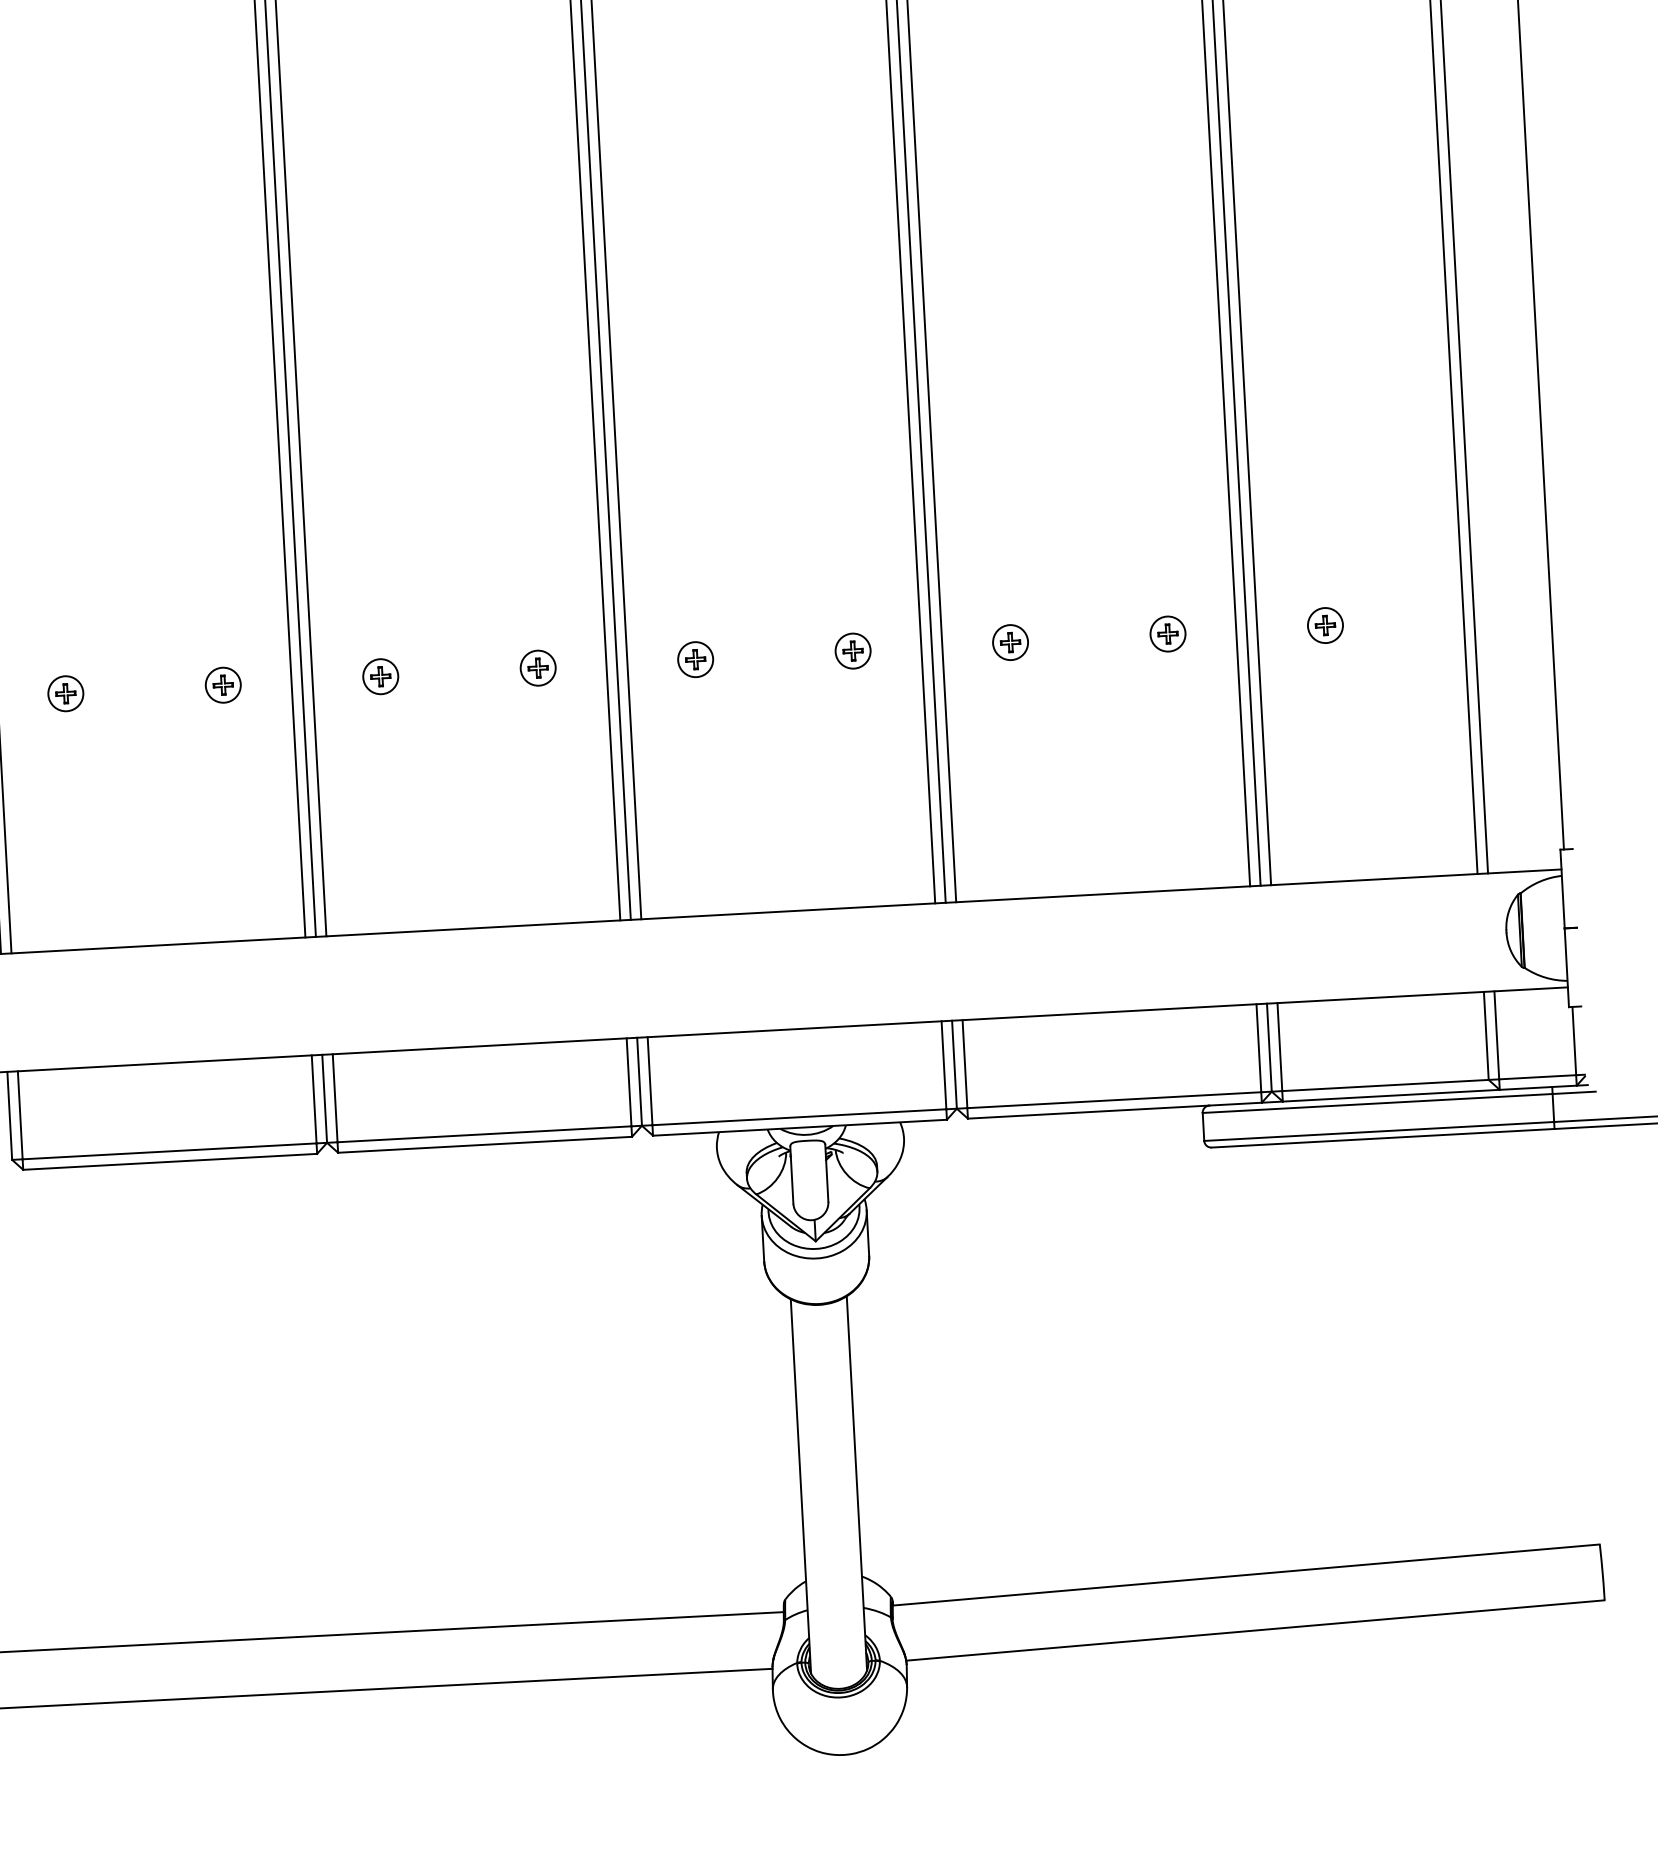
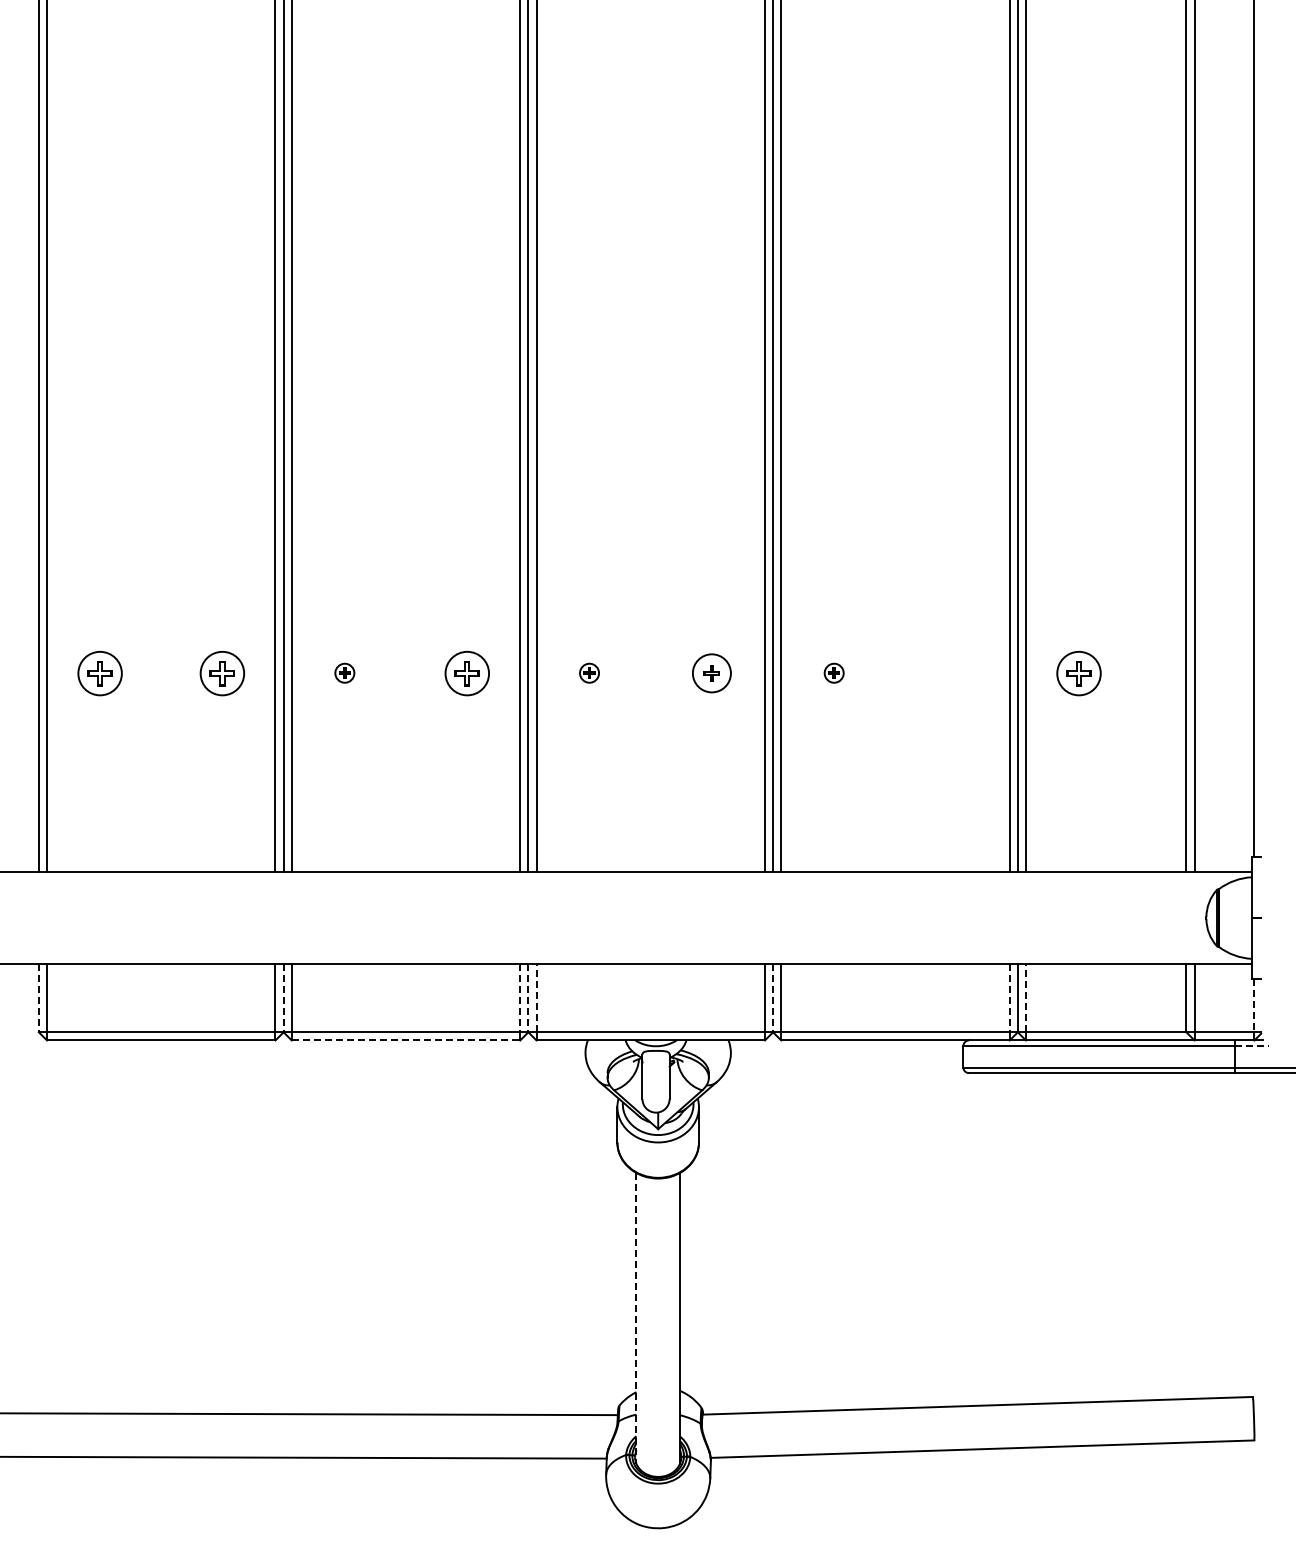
part: (1324, 624) -> (1078, 672), size x1.6
part: (1167, 632) -> (956, 672), removed
part: (1009, 641) -> (833, 672), size x0.7
circle: (852, 650) -> (711, 672), size x1.4
part: (695, 658) -> (589, 672), size x0.7
part: (537, 667) -> (466, 672), size x1.6
part: (380, 675) -> (344, 672), size x0.7
part: (223, 684) -> (222, 672), size x1.6
part: (65, 692) -> (99, 672), size x1.6
line: (1574, 1040) -> (1254, 1005), solid -> dashed
line: (1279, 1046) -> (1025, 997), solid -> dashed
line: (1258, 1048) -> (1009, 998), solid -> dashed
line: (955, 1065) -> (773, 998), solid -> dashed
line: (649, 1080) -> (536, 997), solid -> dashed
line: (629, 1082) -> (520, 998), solid -> dashed
line: (639, 1082) -> (528, 998), solid -> dashed
line: (1574, 1092) -> (1252, 1045), solid -> dashed
line: (324, 1099) -> (283, 998), solid -> dashed
line: (9, 1116) -> (38, 998), solid -> dashed
line: (485, 1144) -> (406, 1040), solid -> dashed
line: (801, 1486) -> (636, 1318), solid -> dashed

